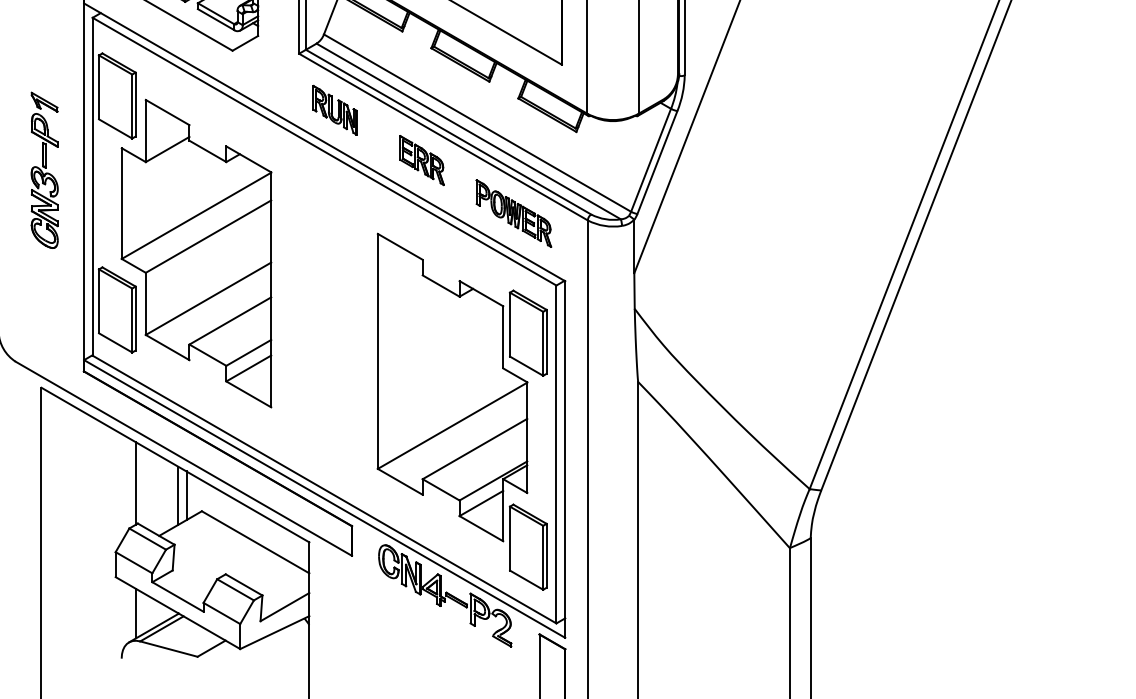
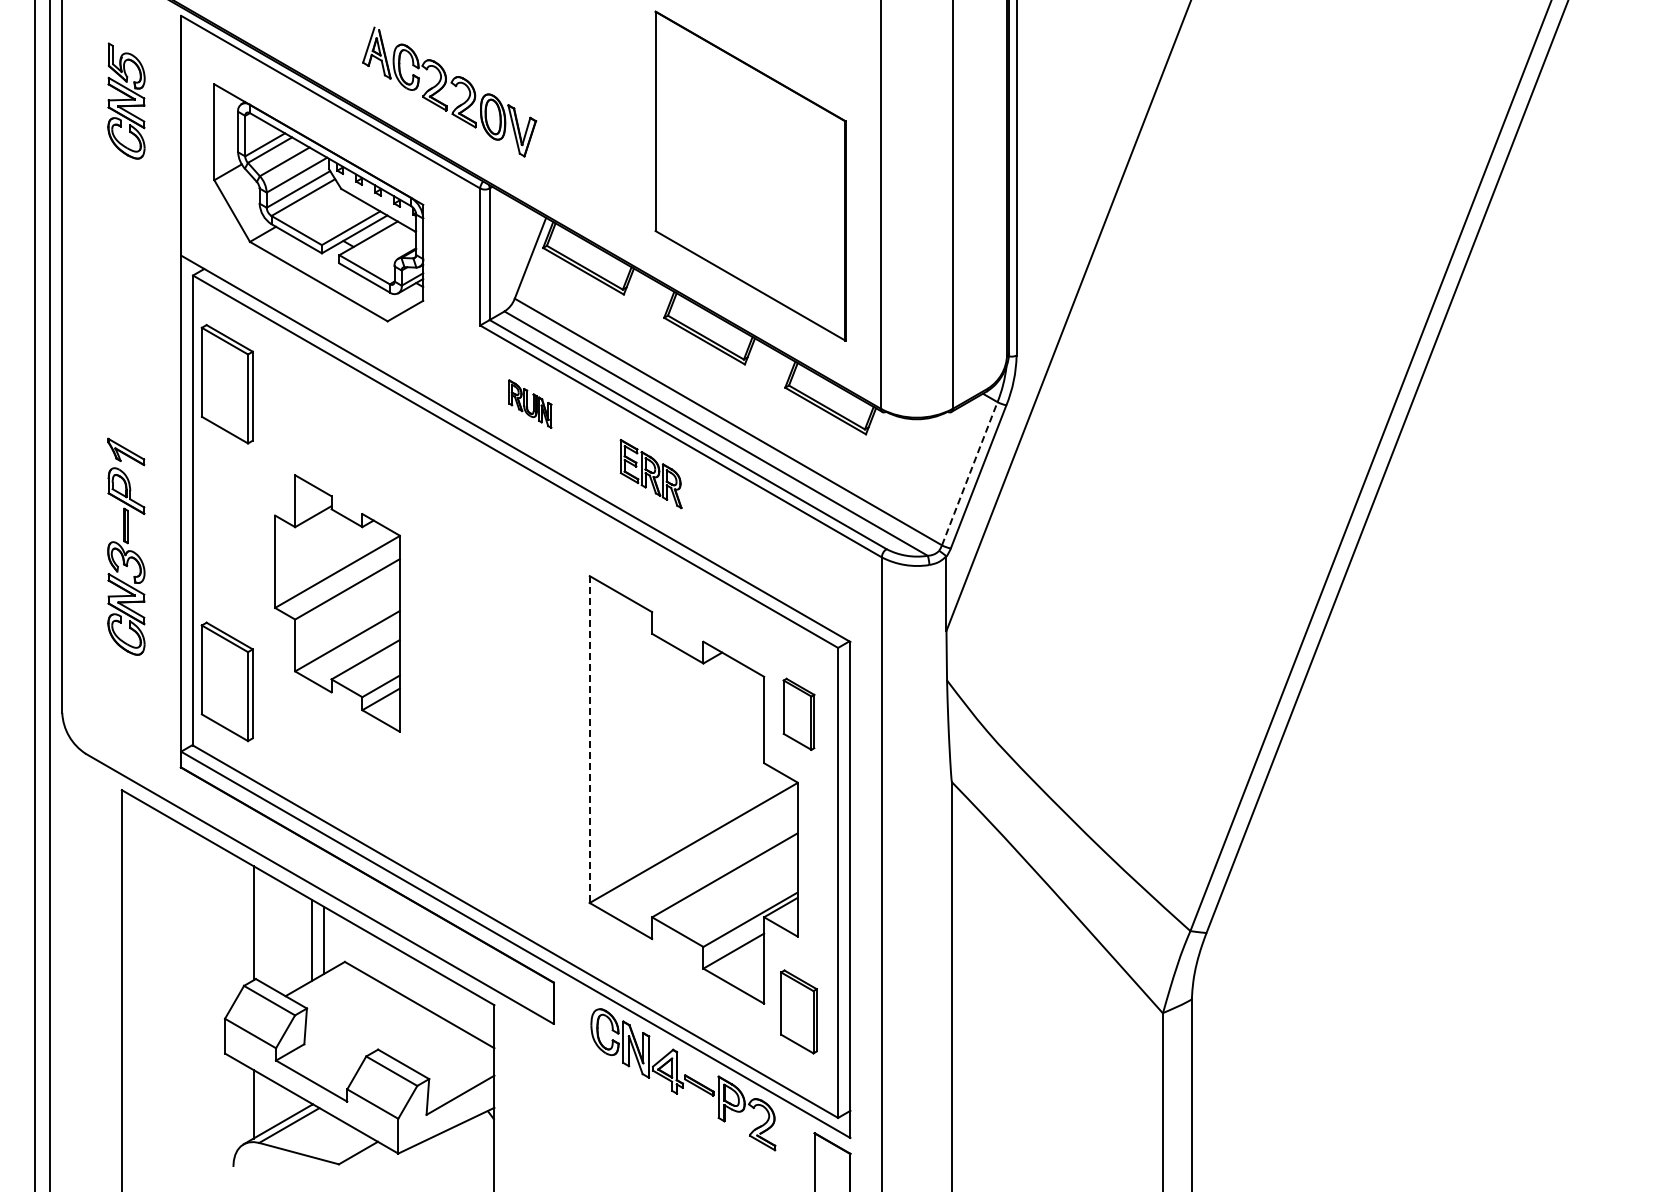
part: (335, 109) -> (530, 403), size x0.7
line: (650, 160) -> (969, 473), solid -> dashed
part: (44, 170) -> (126, 546), moved
part: (513, 213) -> (778, 547), removed
part: (196, 253) -> (337, 603), size x0.6
part: (527, 333) -> (798, 714), size x0.6
line: (377, 352) -> (589, 740), solid -> dashed
part: (527, 546) -> (798, 1011), size x0.7

